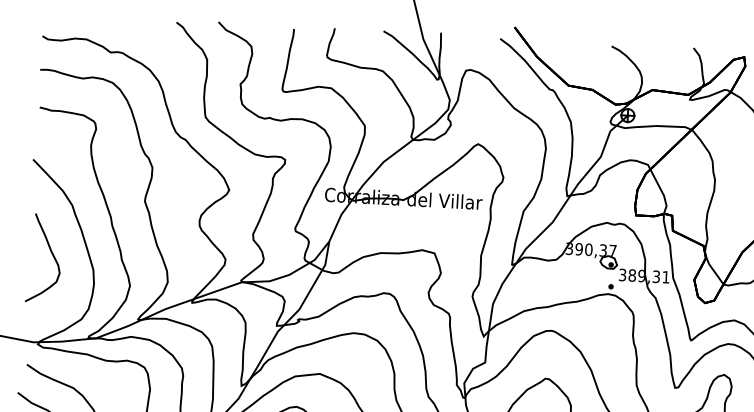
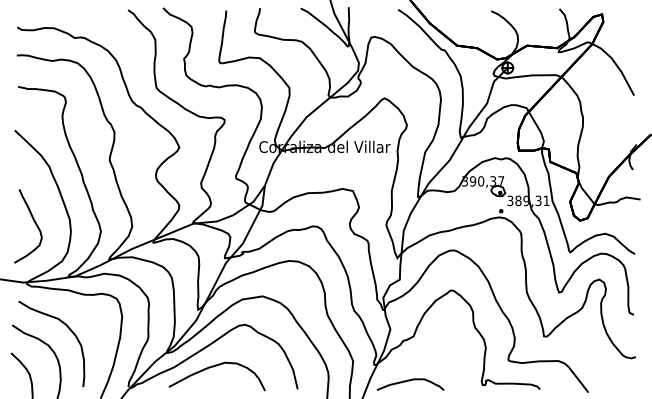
curve: (51, 255) -> (34, 223), moved

